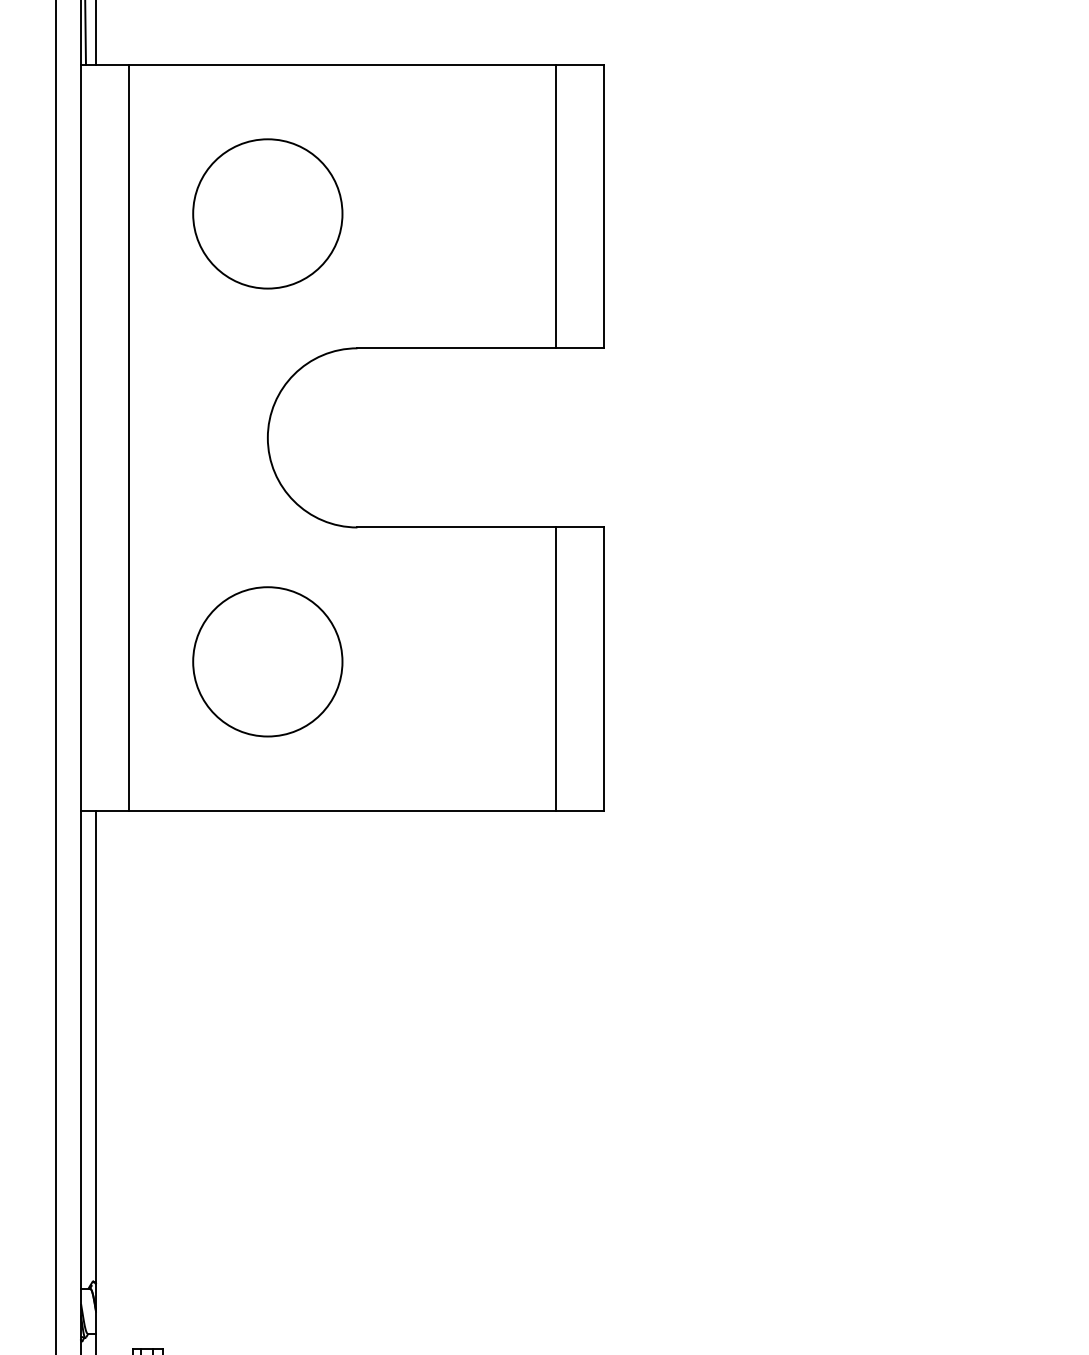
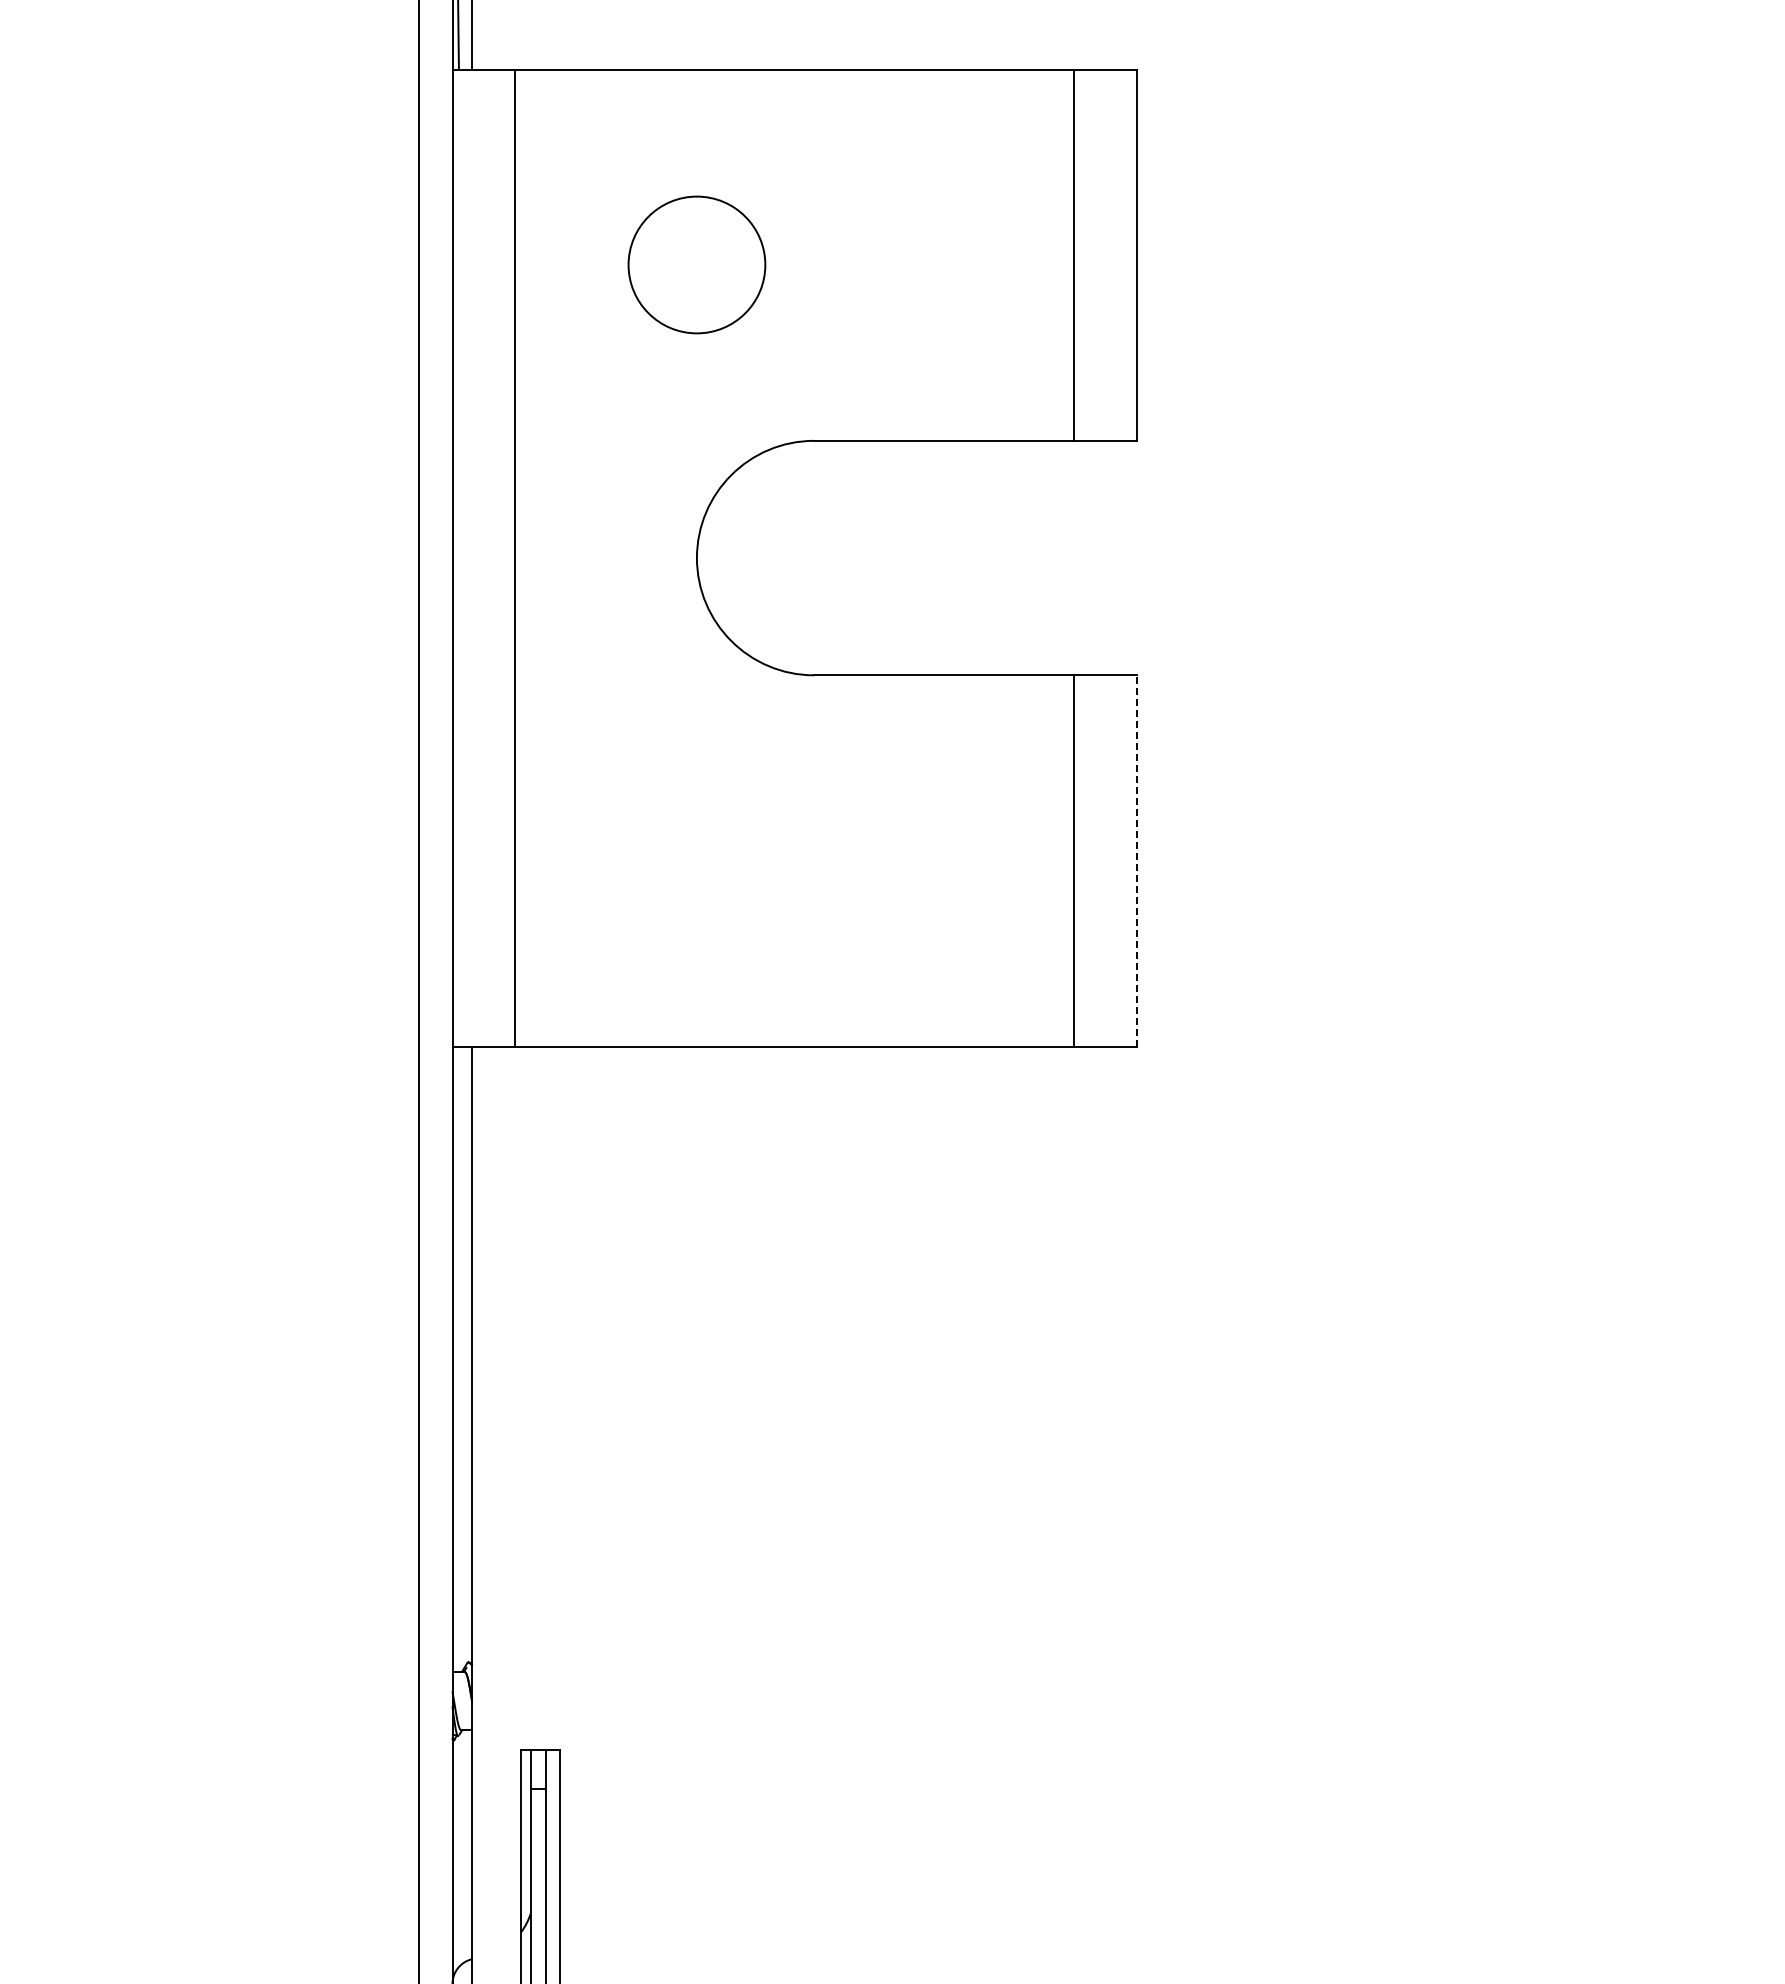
circle: (267, 213) -> (696, 264), size x0.7
circle: (267, 661) -> (696, 850), removed
line: (603, 668) -> (1136, 860), solid -> dashed

